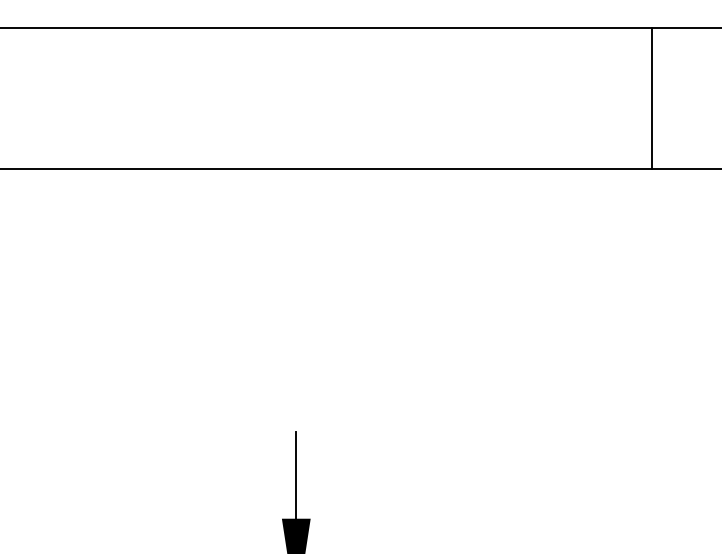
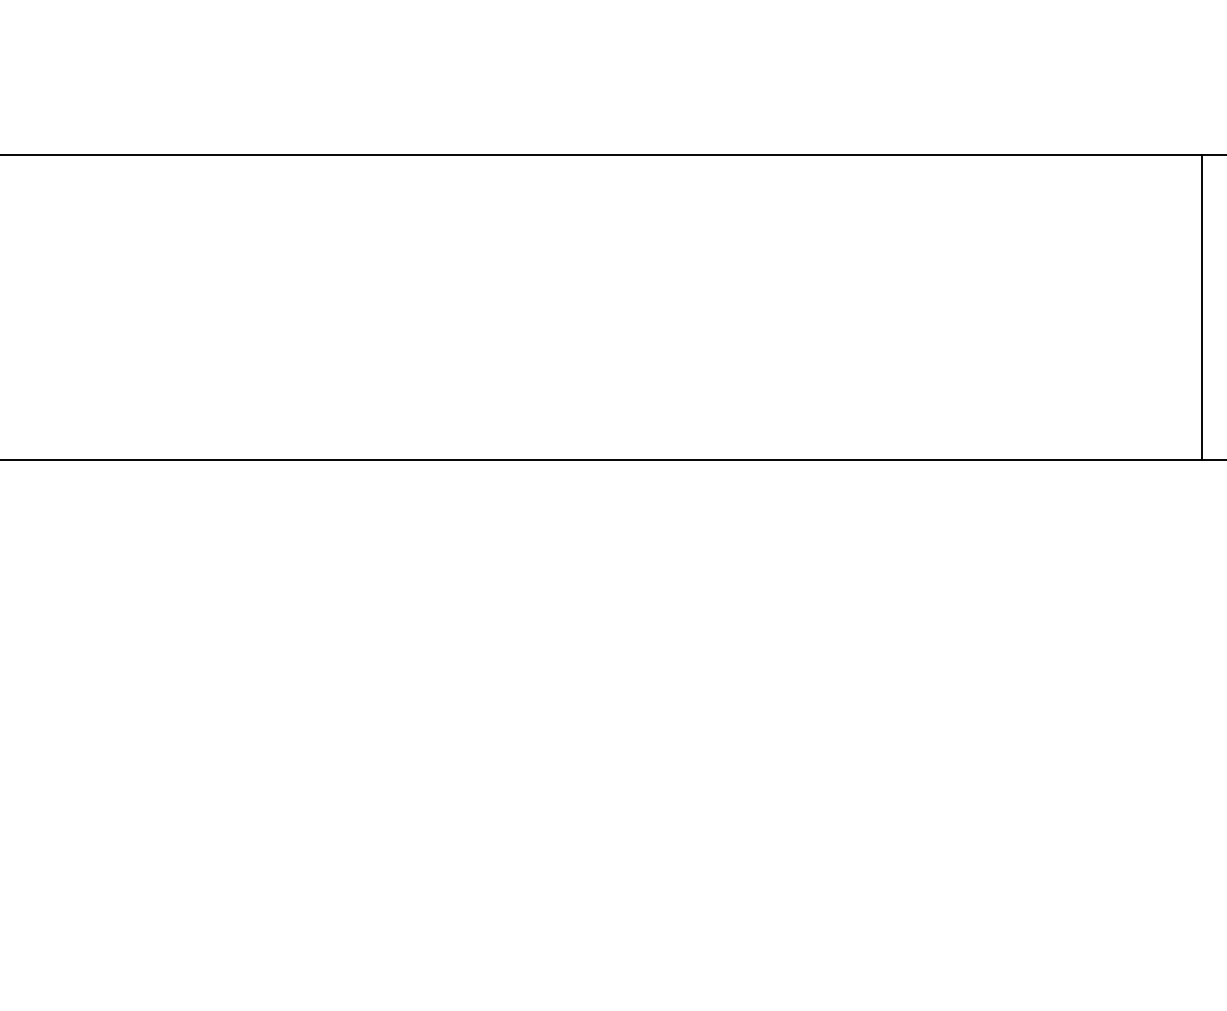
line: (651, 98) -> (1200, 307), moved

